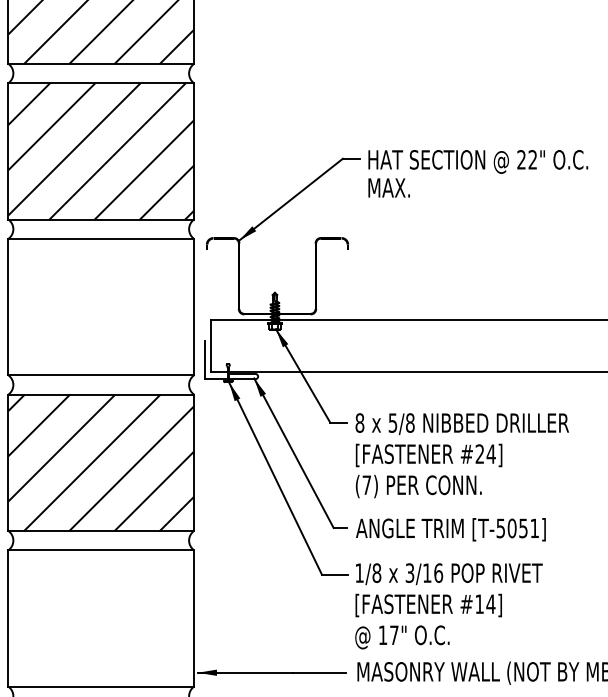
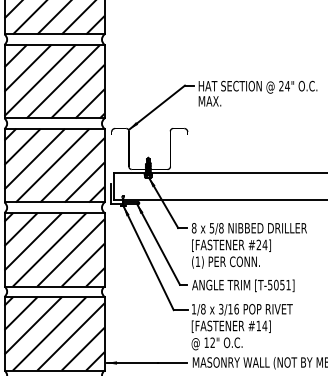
text: (532, 158) -> (287, 85), 22" -> 24"
hatch: (101, 306) -> (54, 165), added
text: (366, 484) -> (197, 261), (7) -> (1)
hatch: (101, 618) -> (54, 333), added
text: (393, 634) -> (212, 342), 17" -> 12"

